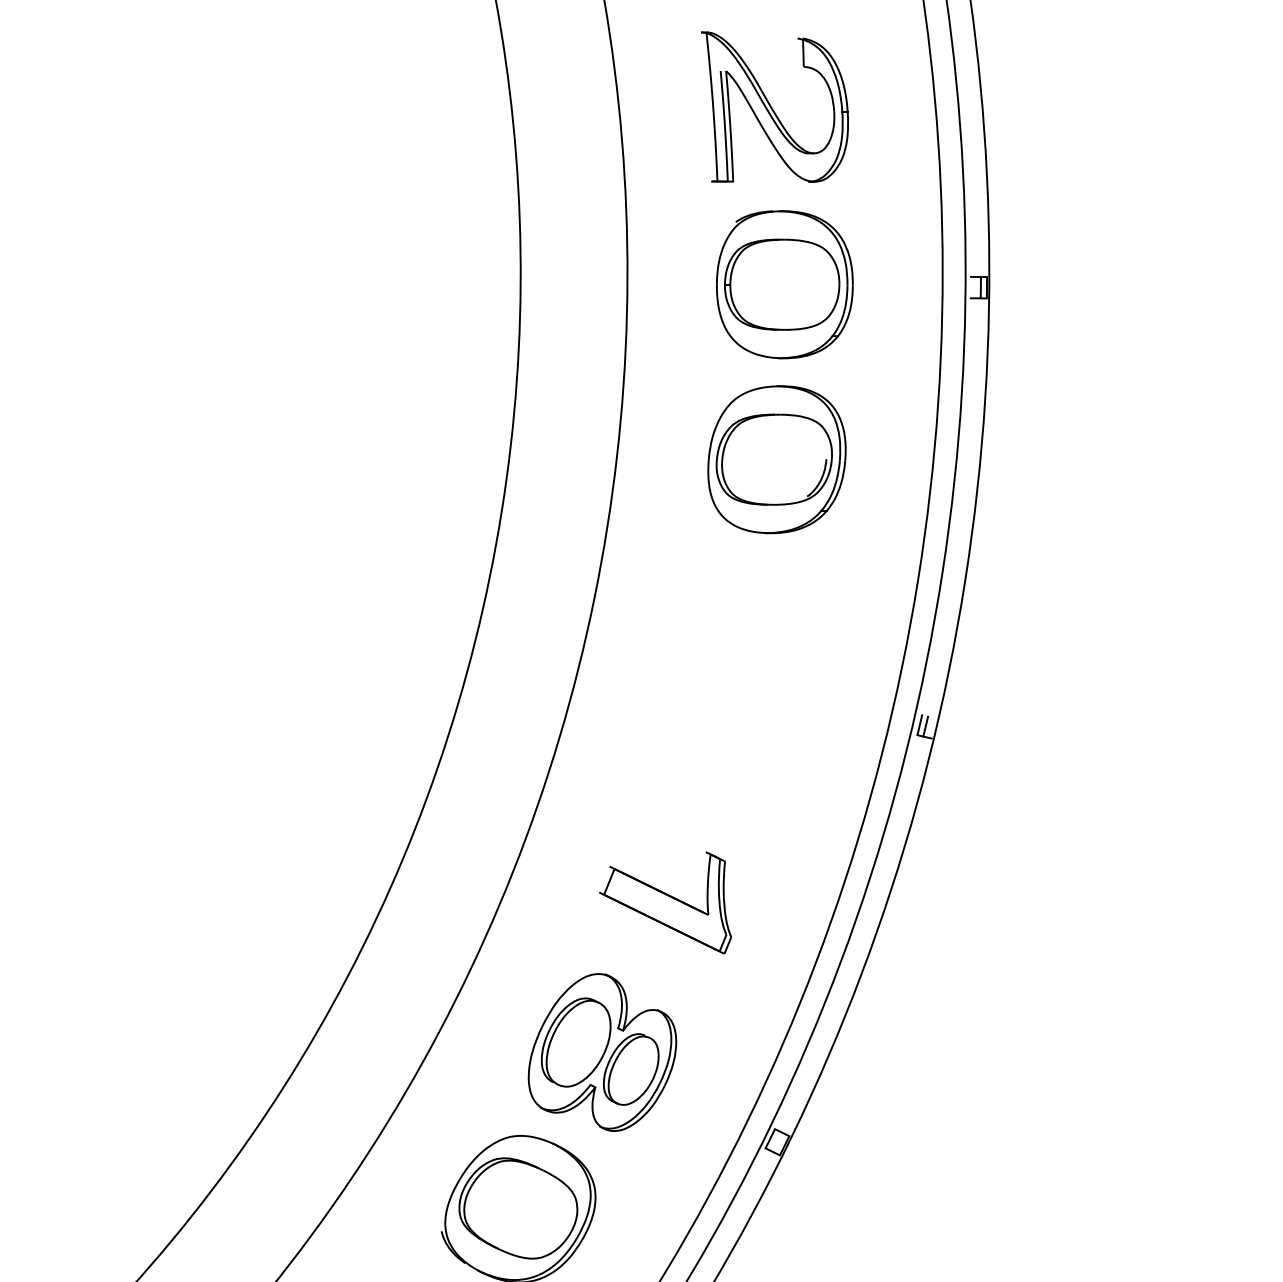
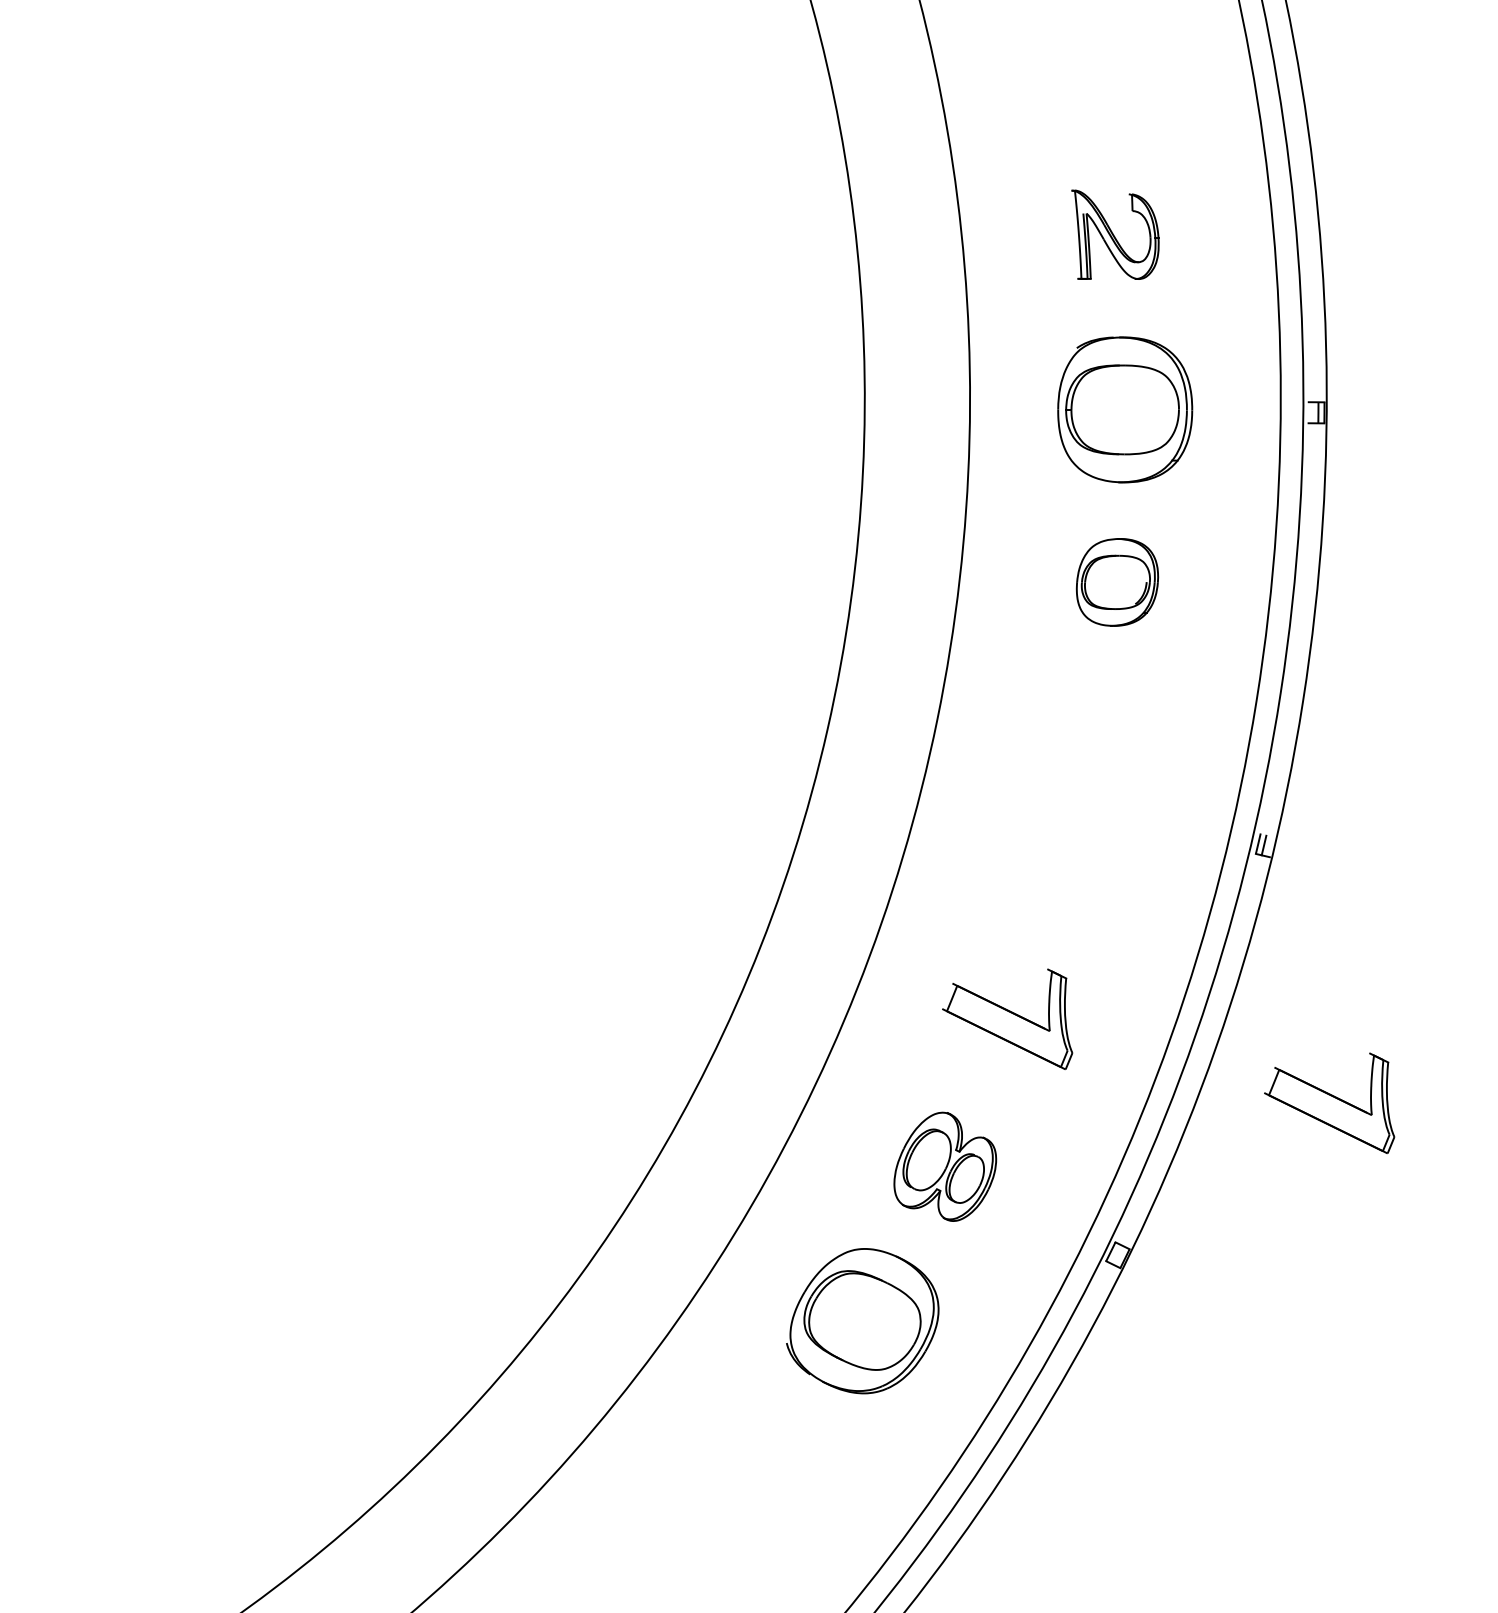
part: (775, 106) -> (1115, 234), size x0.6
part: (777, 459) -> (1117, 582), size x0.6
part: (992, 987) -> (1329, 1102), added
part: (601, 1052) -> (944, 1166), size x0.7

